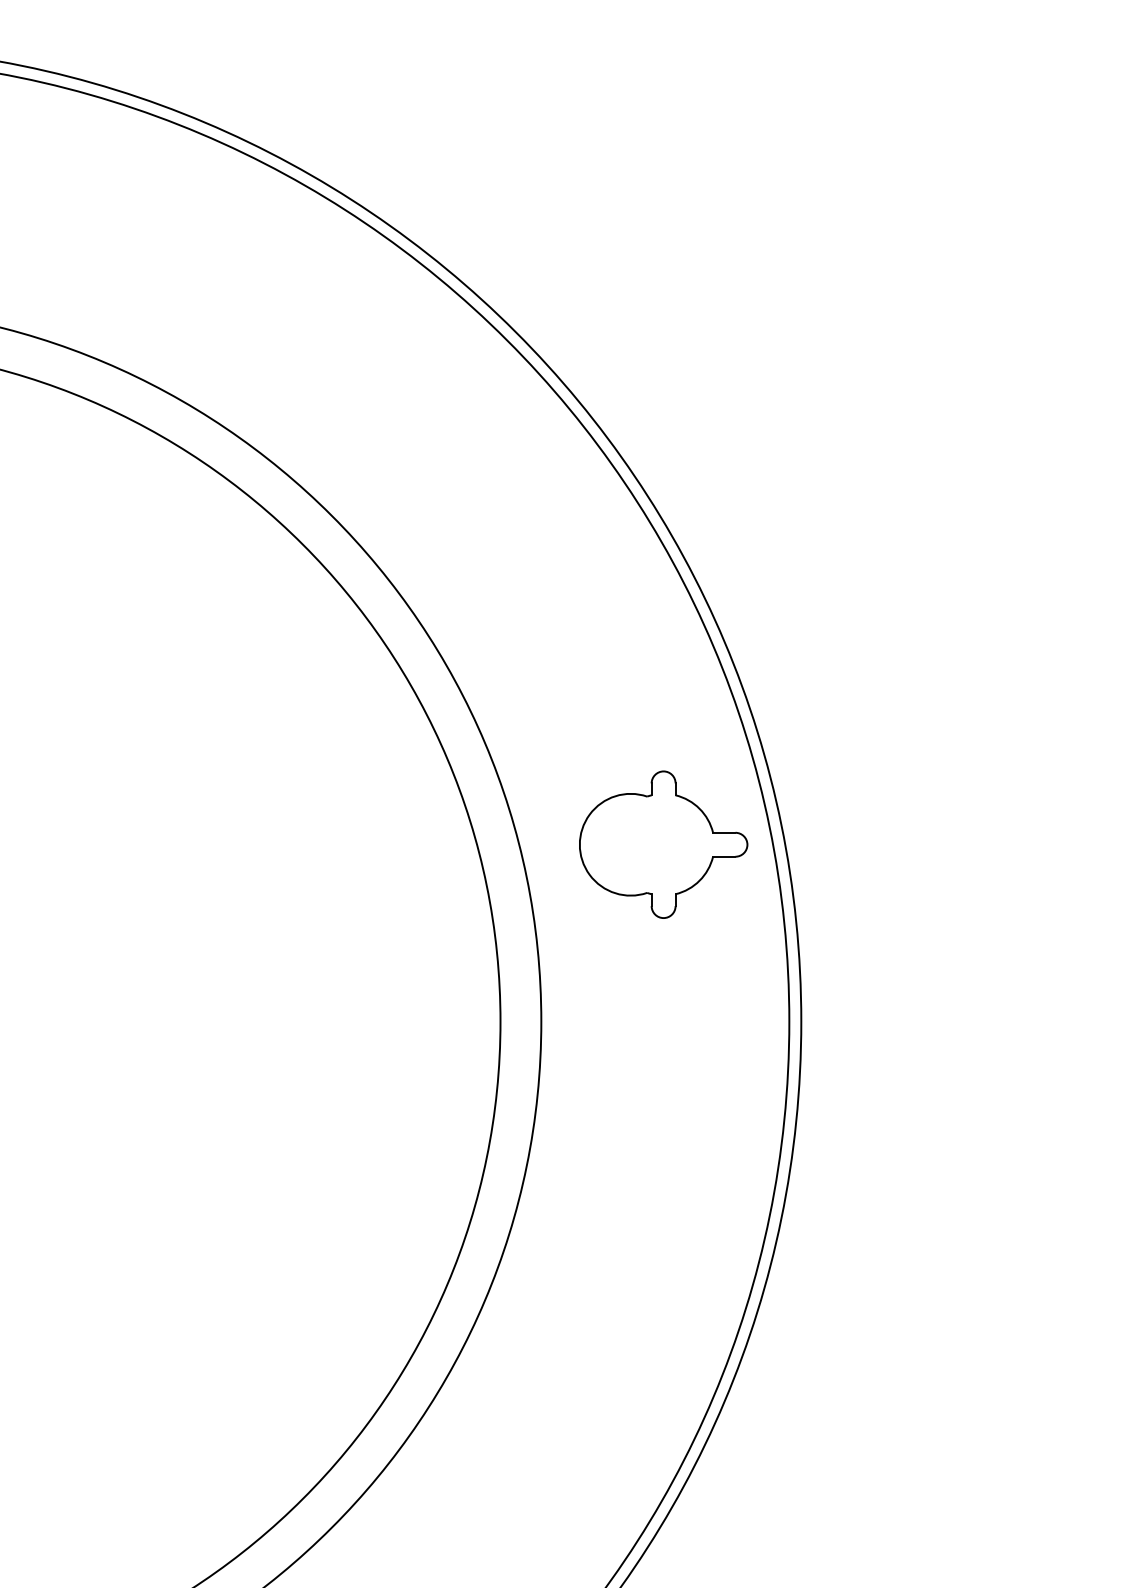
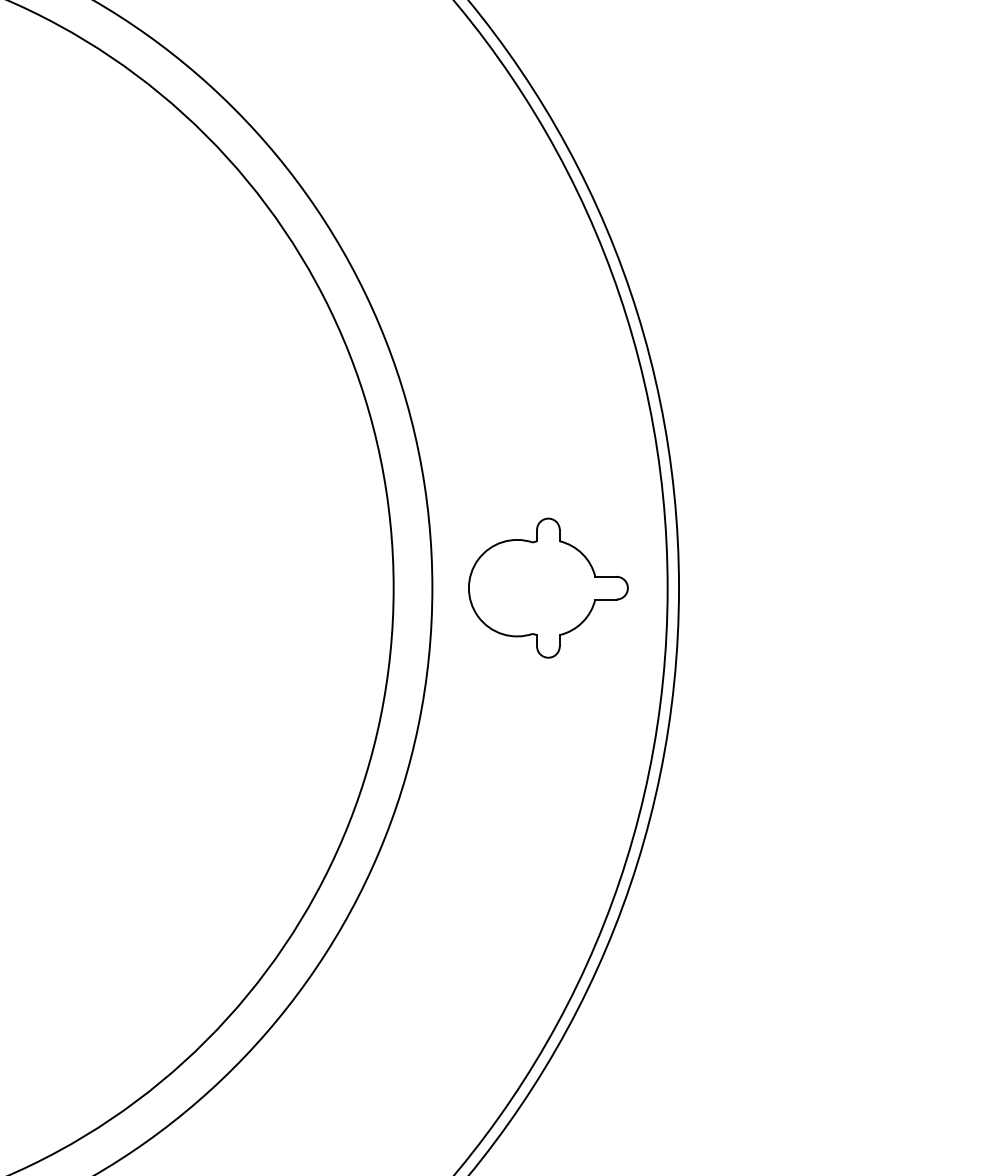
part: (663, 844) -> (548, 587), moved

